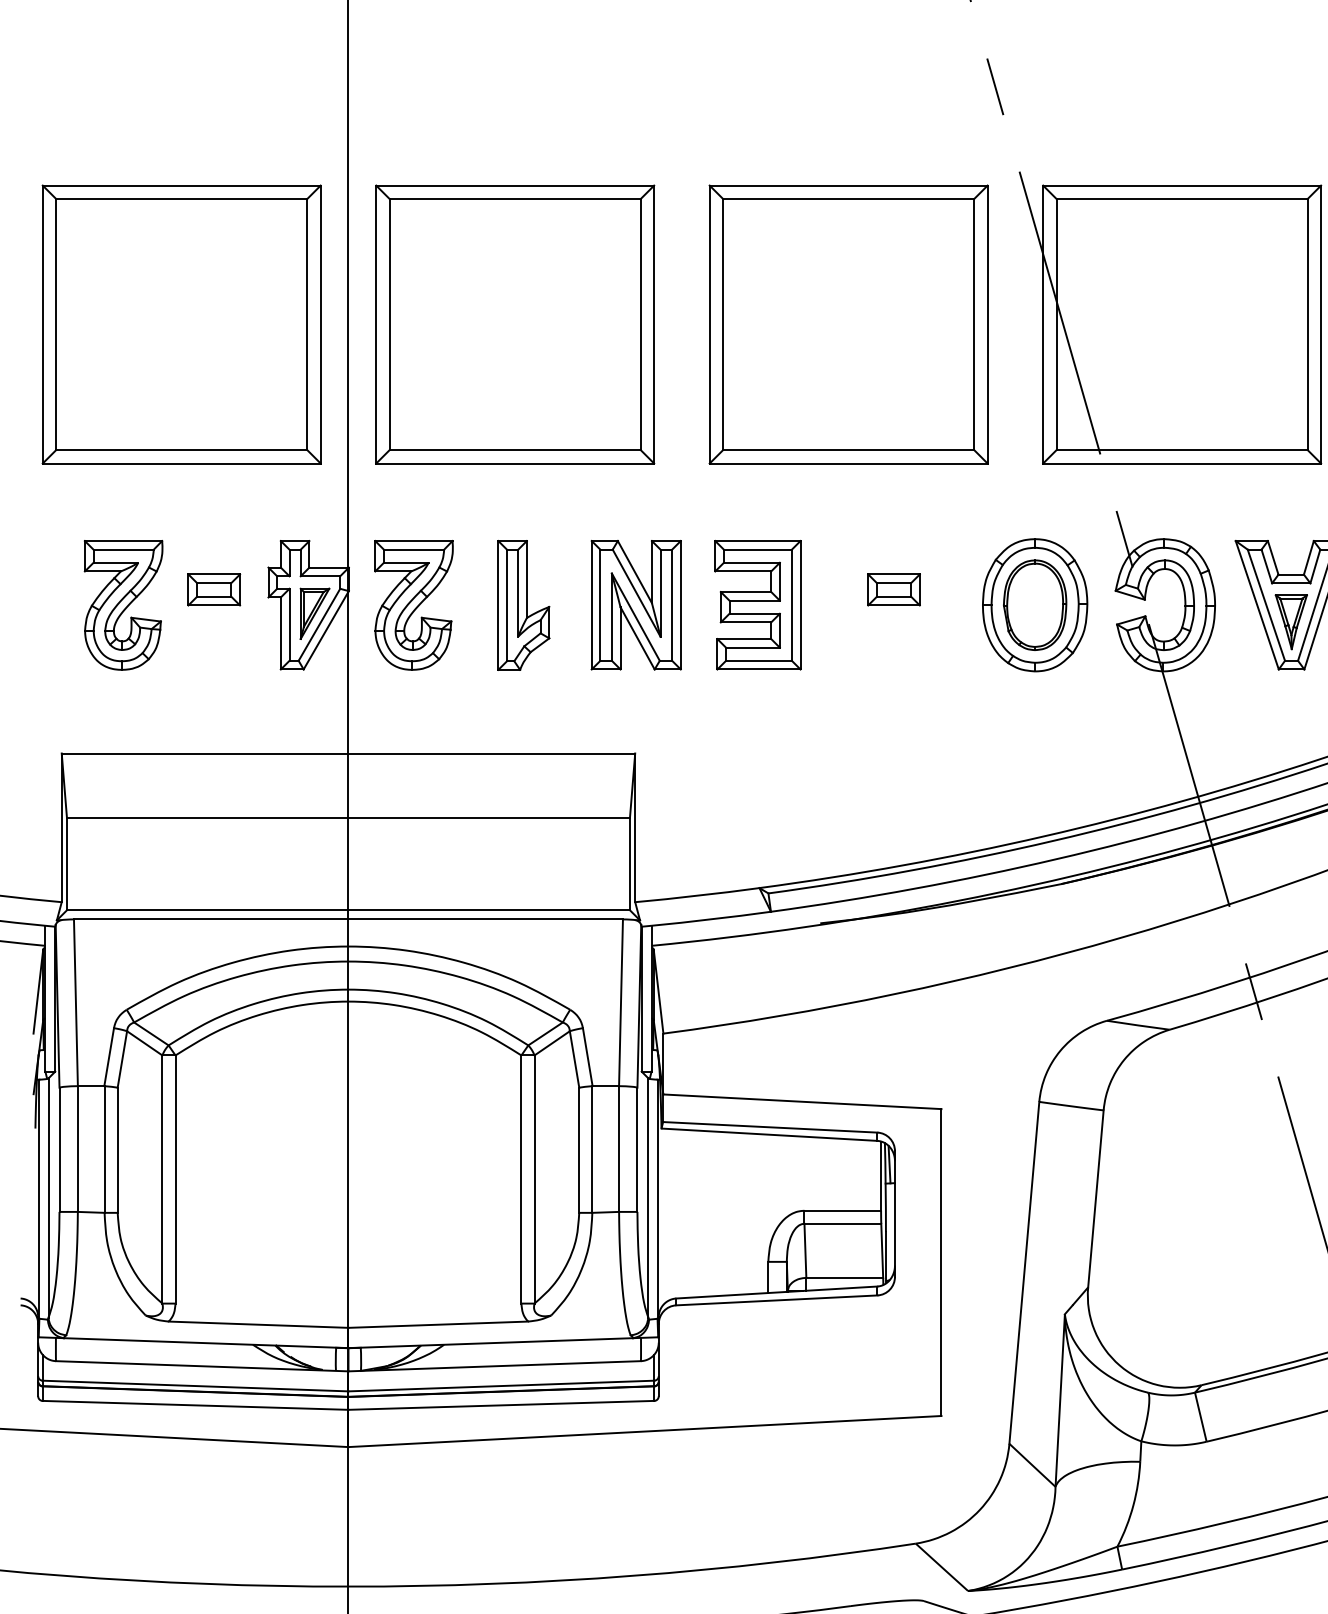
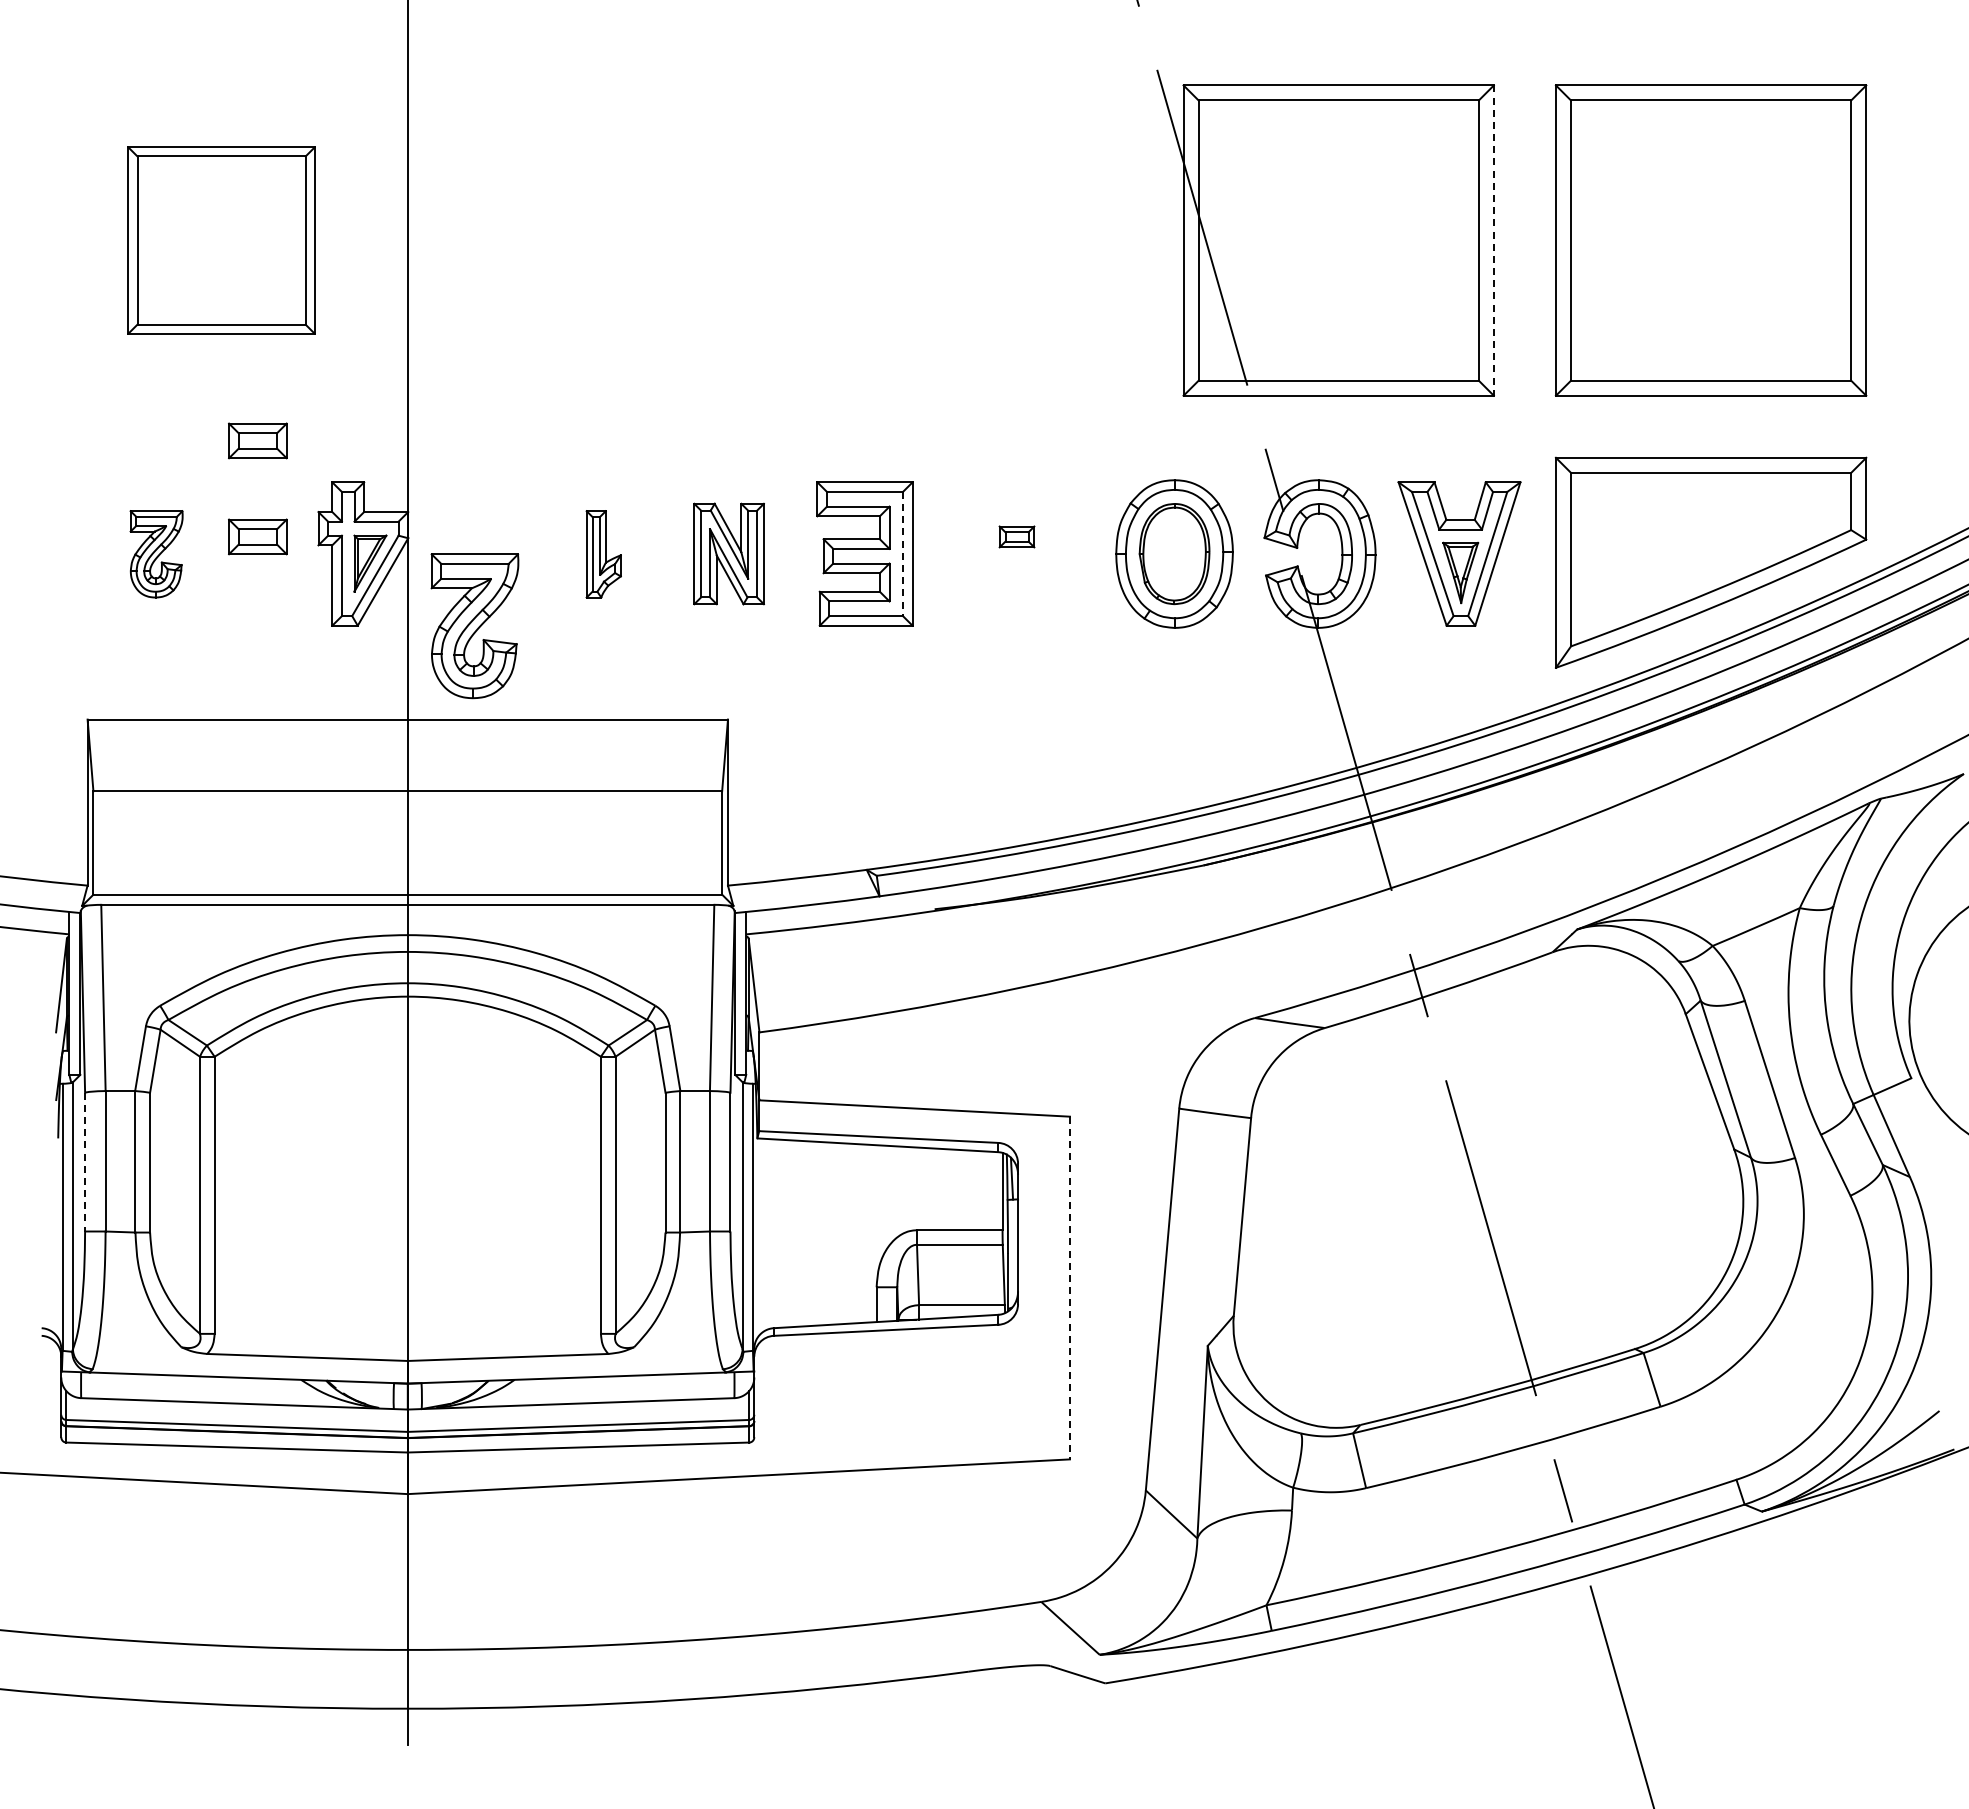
part: (181, 324) -> (221, 240), size x0.6
part: (514, 324) -> (593, 240), removed
part: (848, 324) -> (966, 240), removed
line: (1320, 325) -> (1493, 241), solid -> dashed
part: (213, 503) -> (257, 440), added
part: (893, 589) -> (1016, 536), size x0.6
part: (635, 604) -> (728, 553), size x0.7
part: (123, 605) -> (156, 554), size x0.6
part: (413, 605) -> (474, 626), moved
part: (523, 605) -> (603, 554), size x0.6
line: (791, 605) -> (902, 554), solid -> dashed
line: (59, 1150) -> (85, 1162), solid -> dashed
line: (941, 1262) -> (1070, 1288), solid -> dashed

